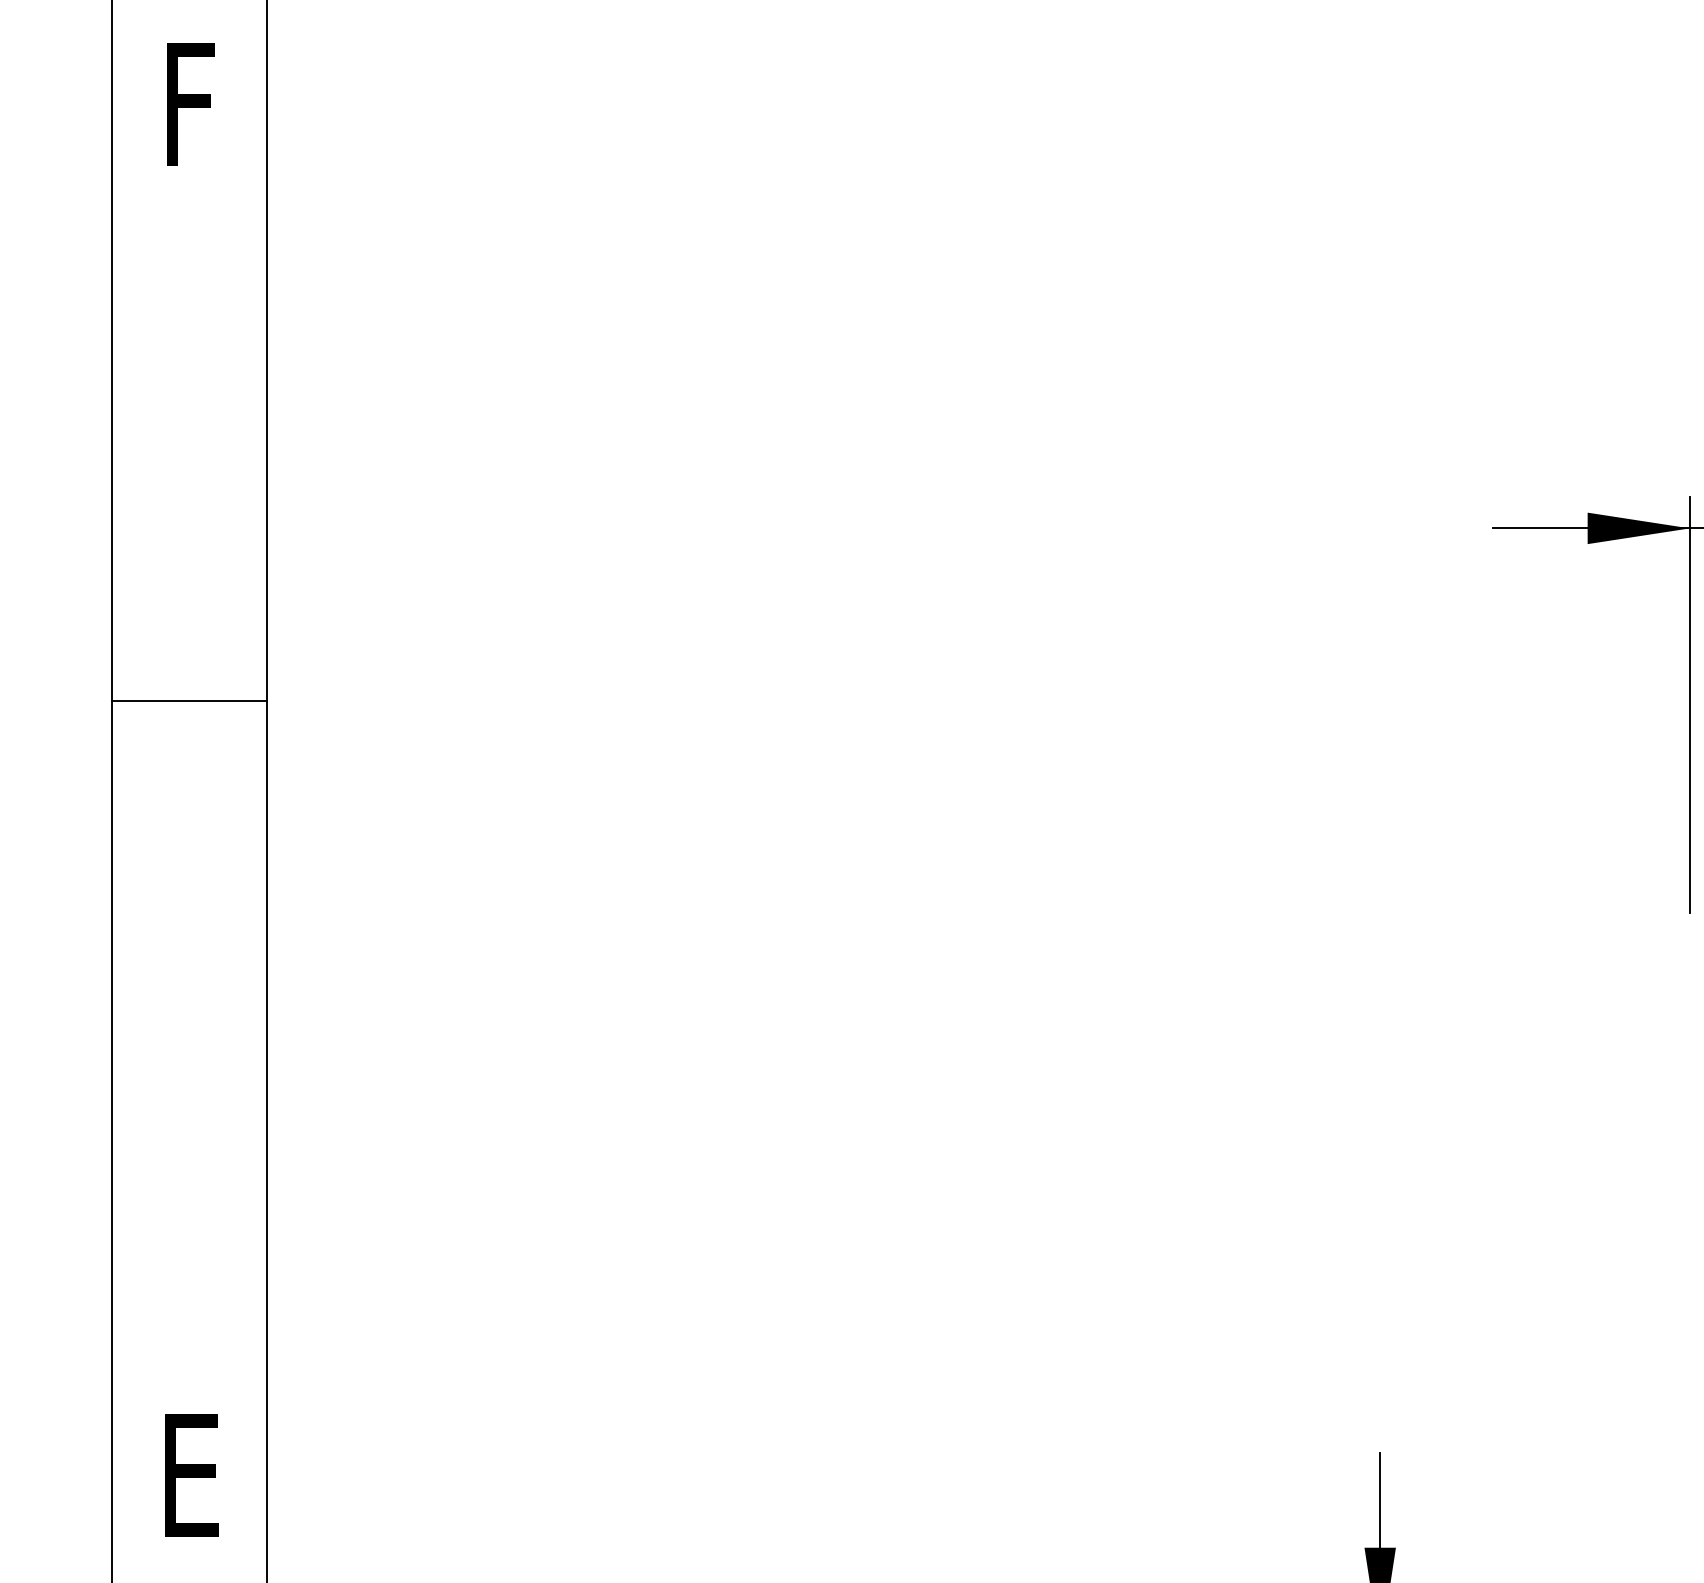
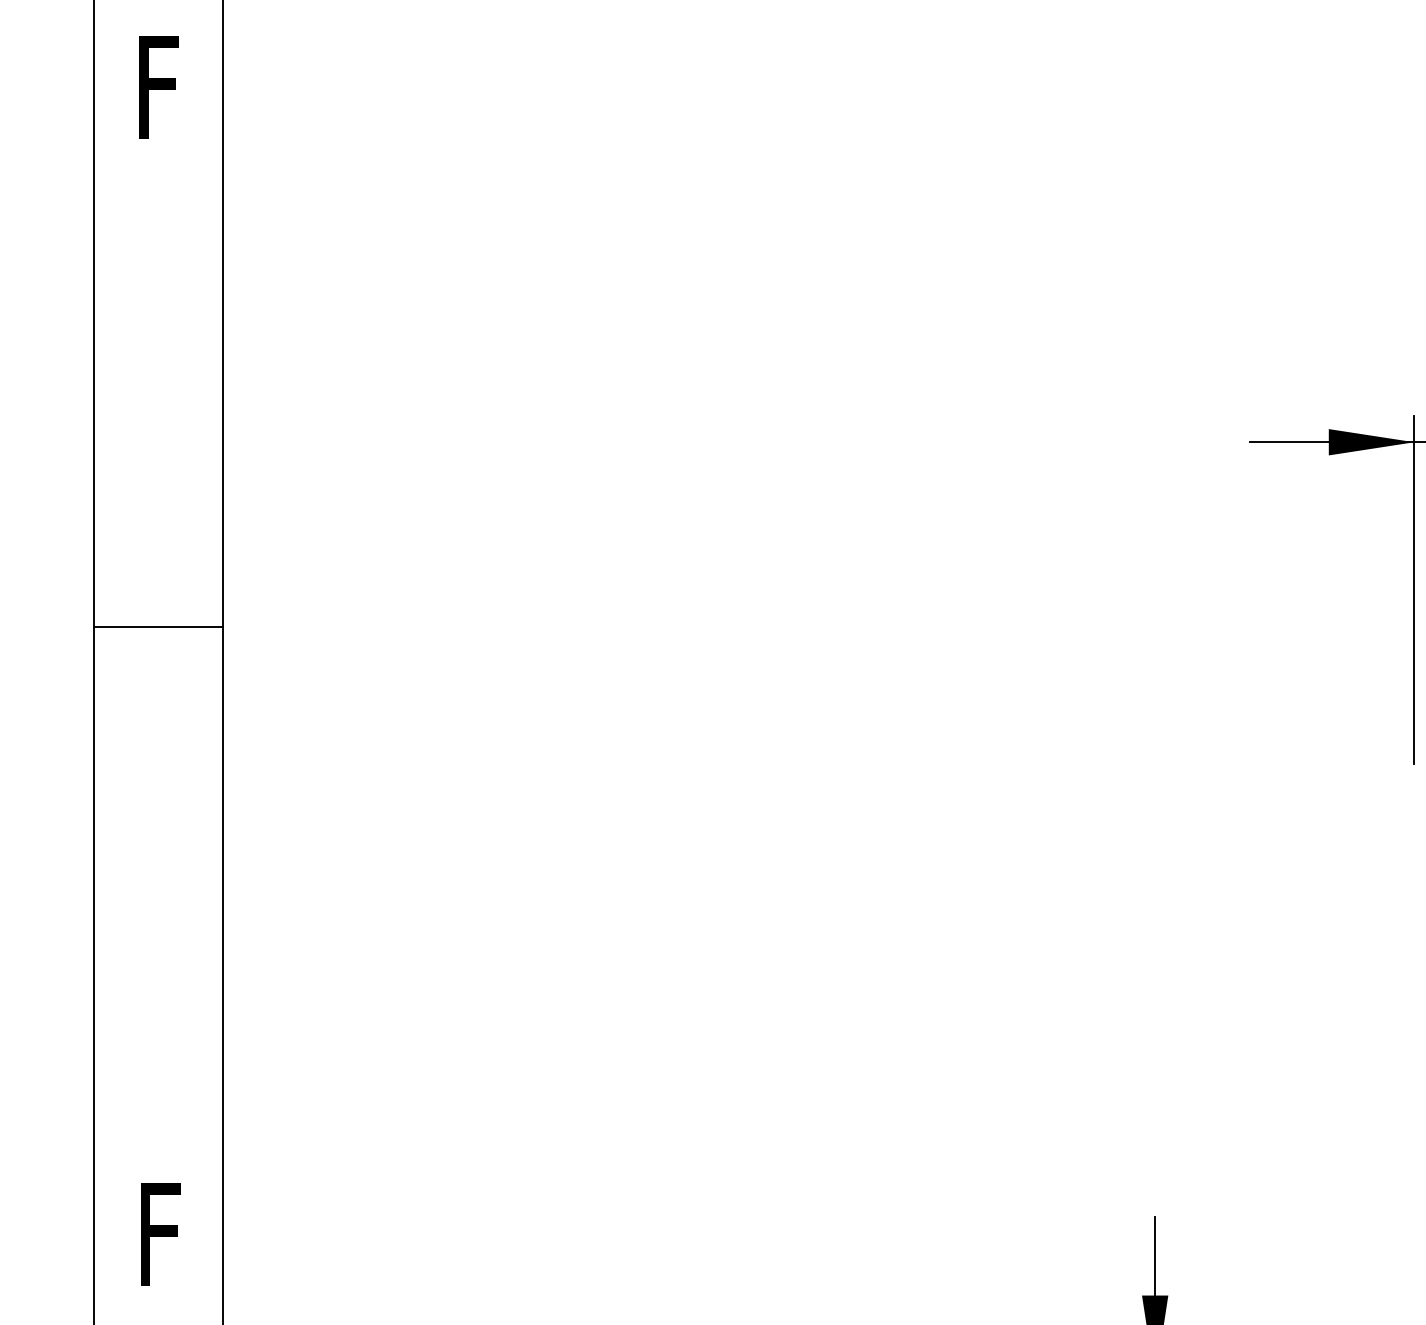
line: (189, 700) -> (158, 627), moved
text: (191, 1475) -> (160, 1235), E -> F

